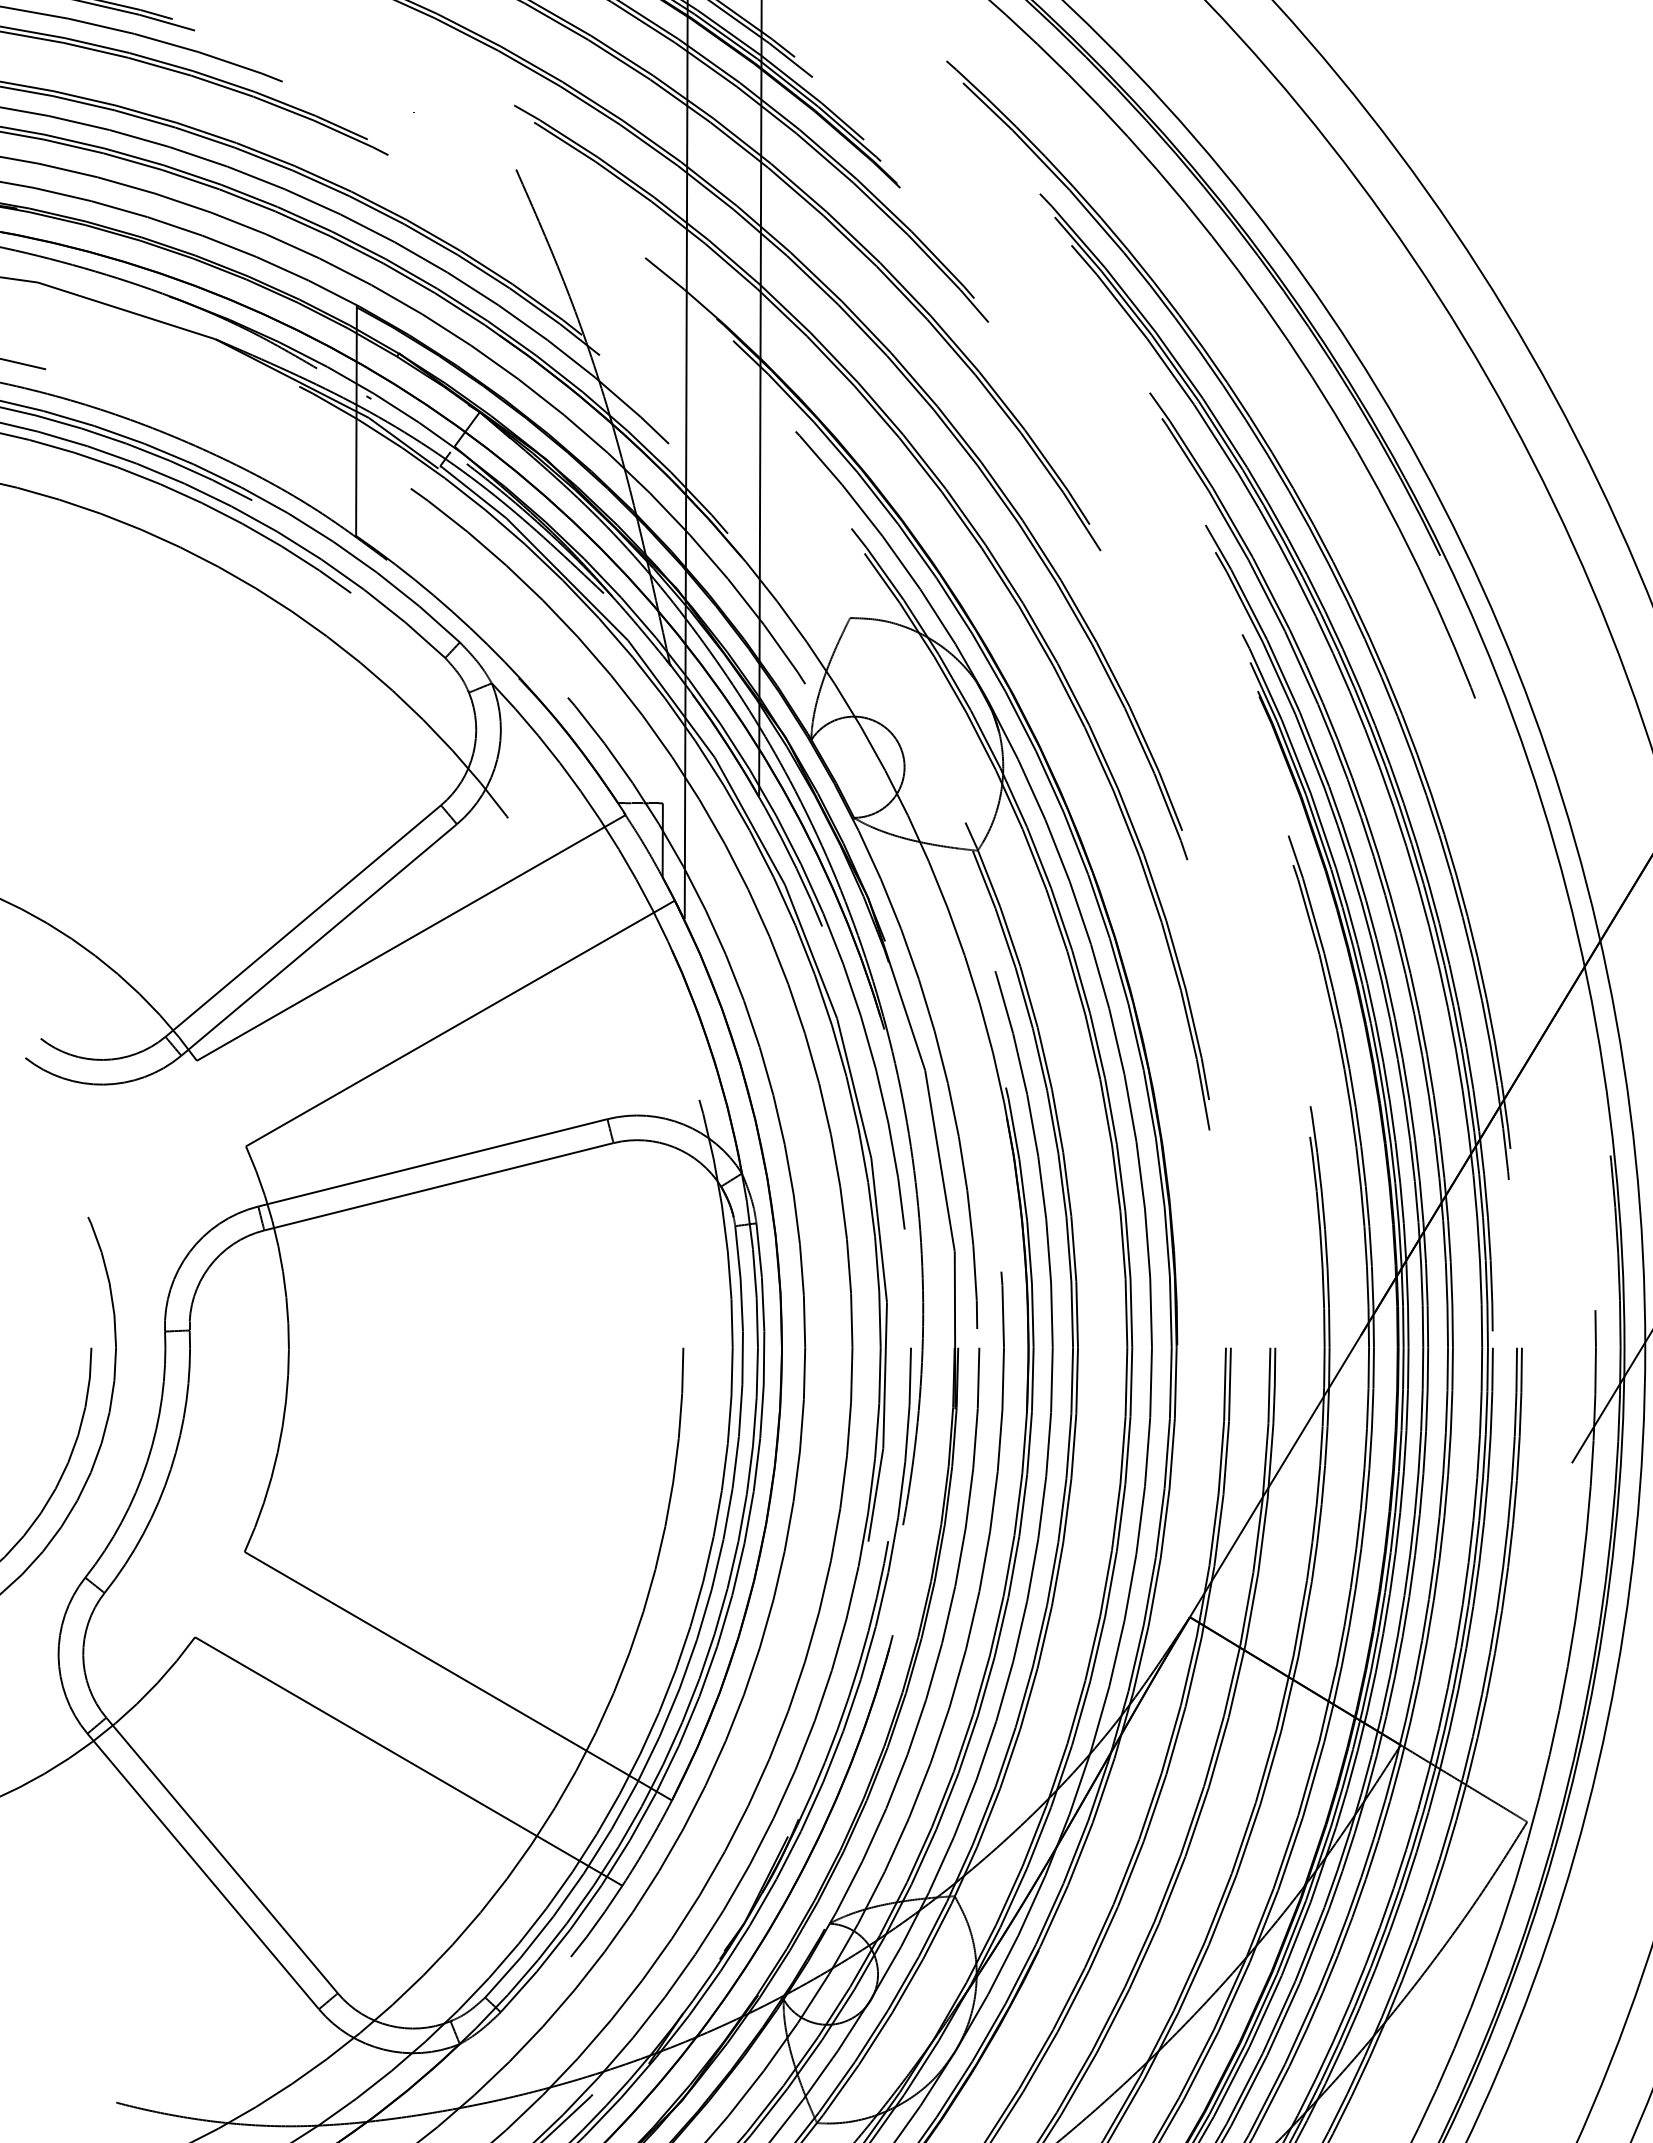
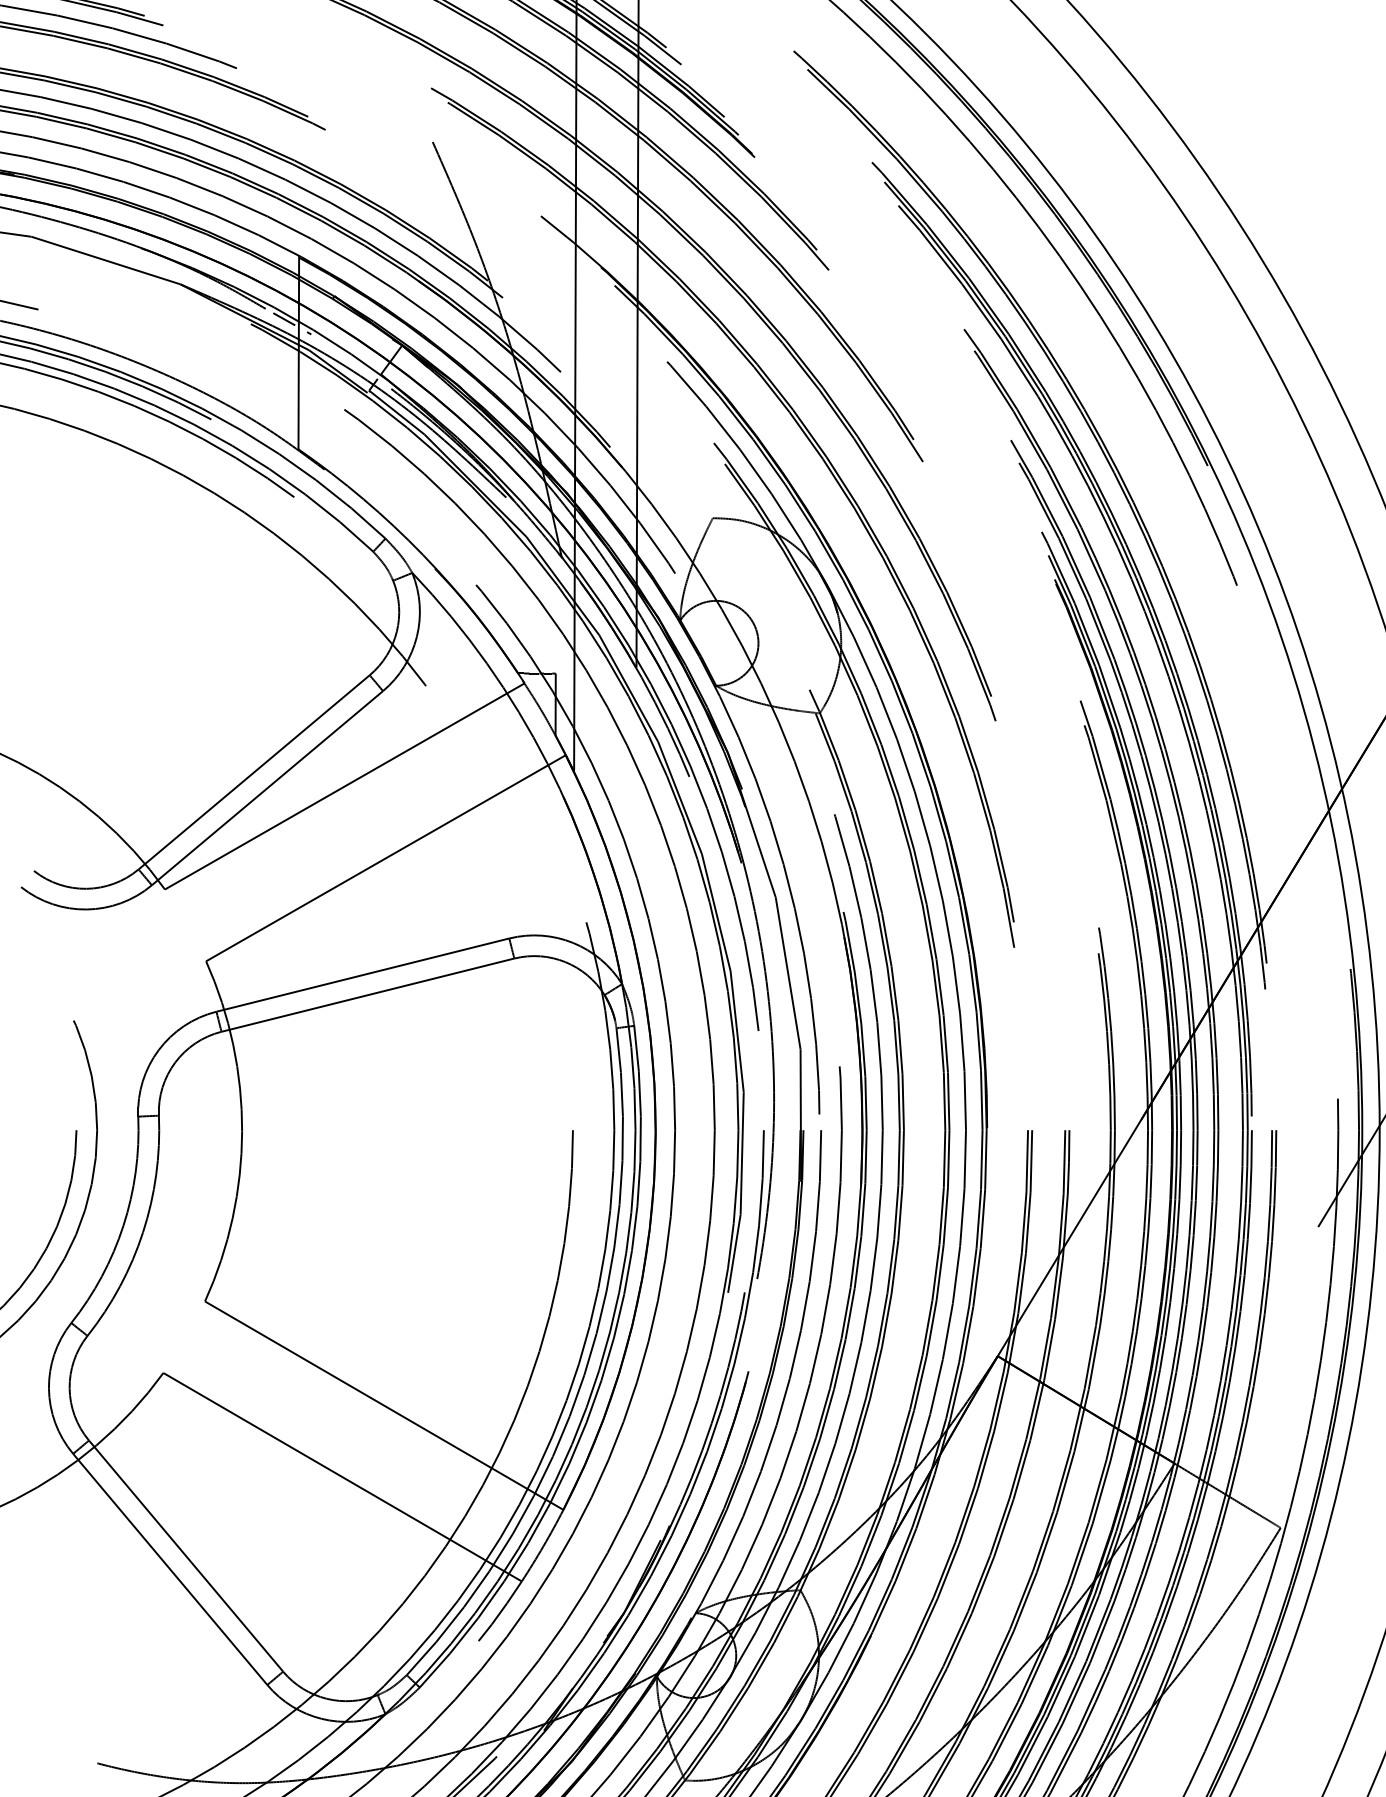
line: (339, 380) -> (284, 318), added

